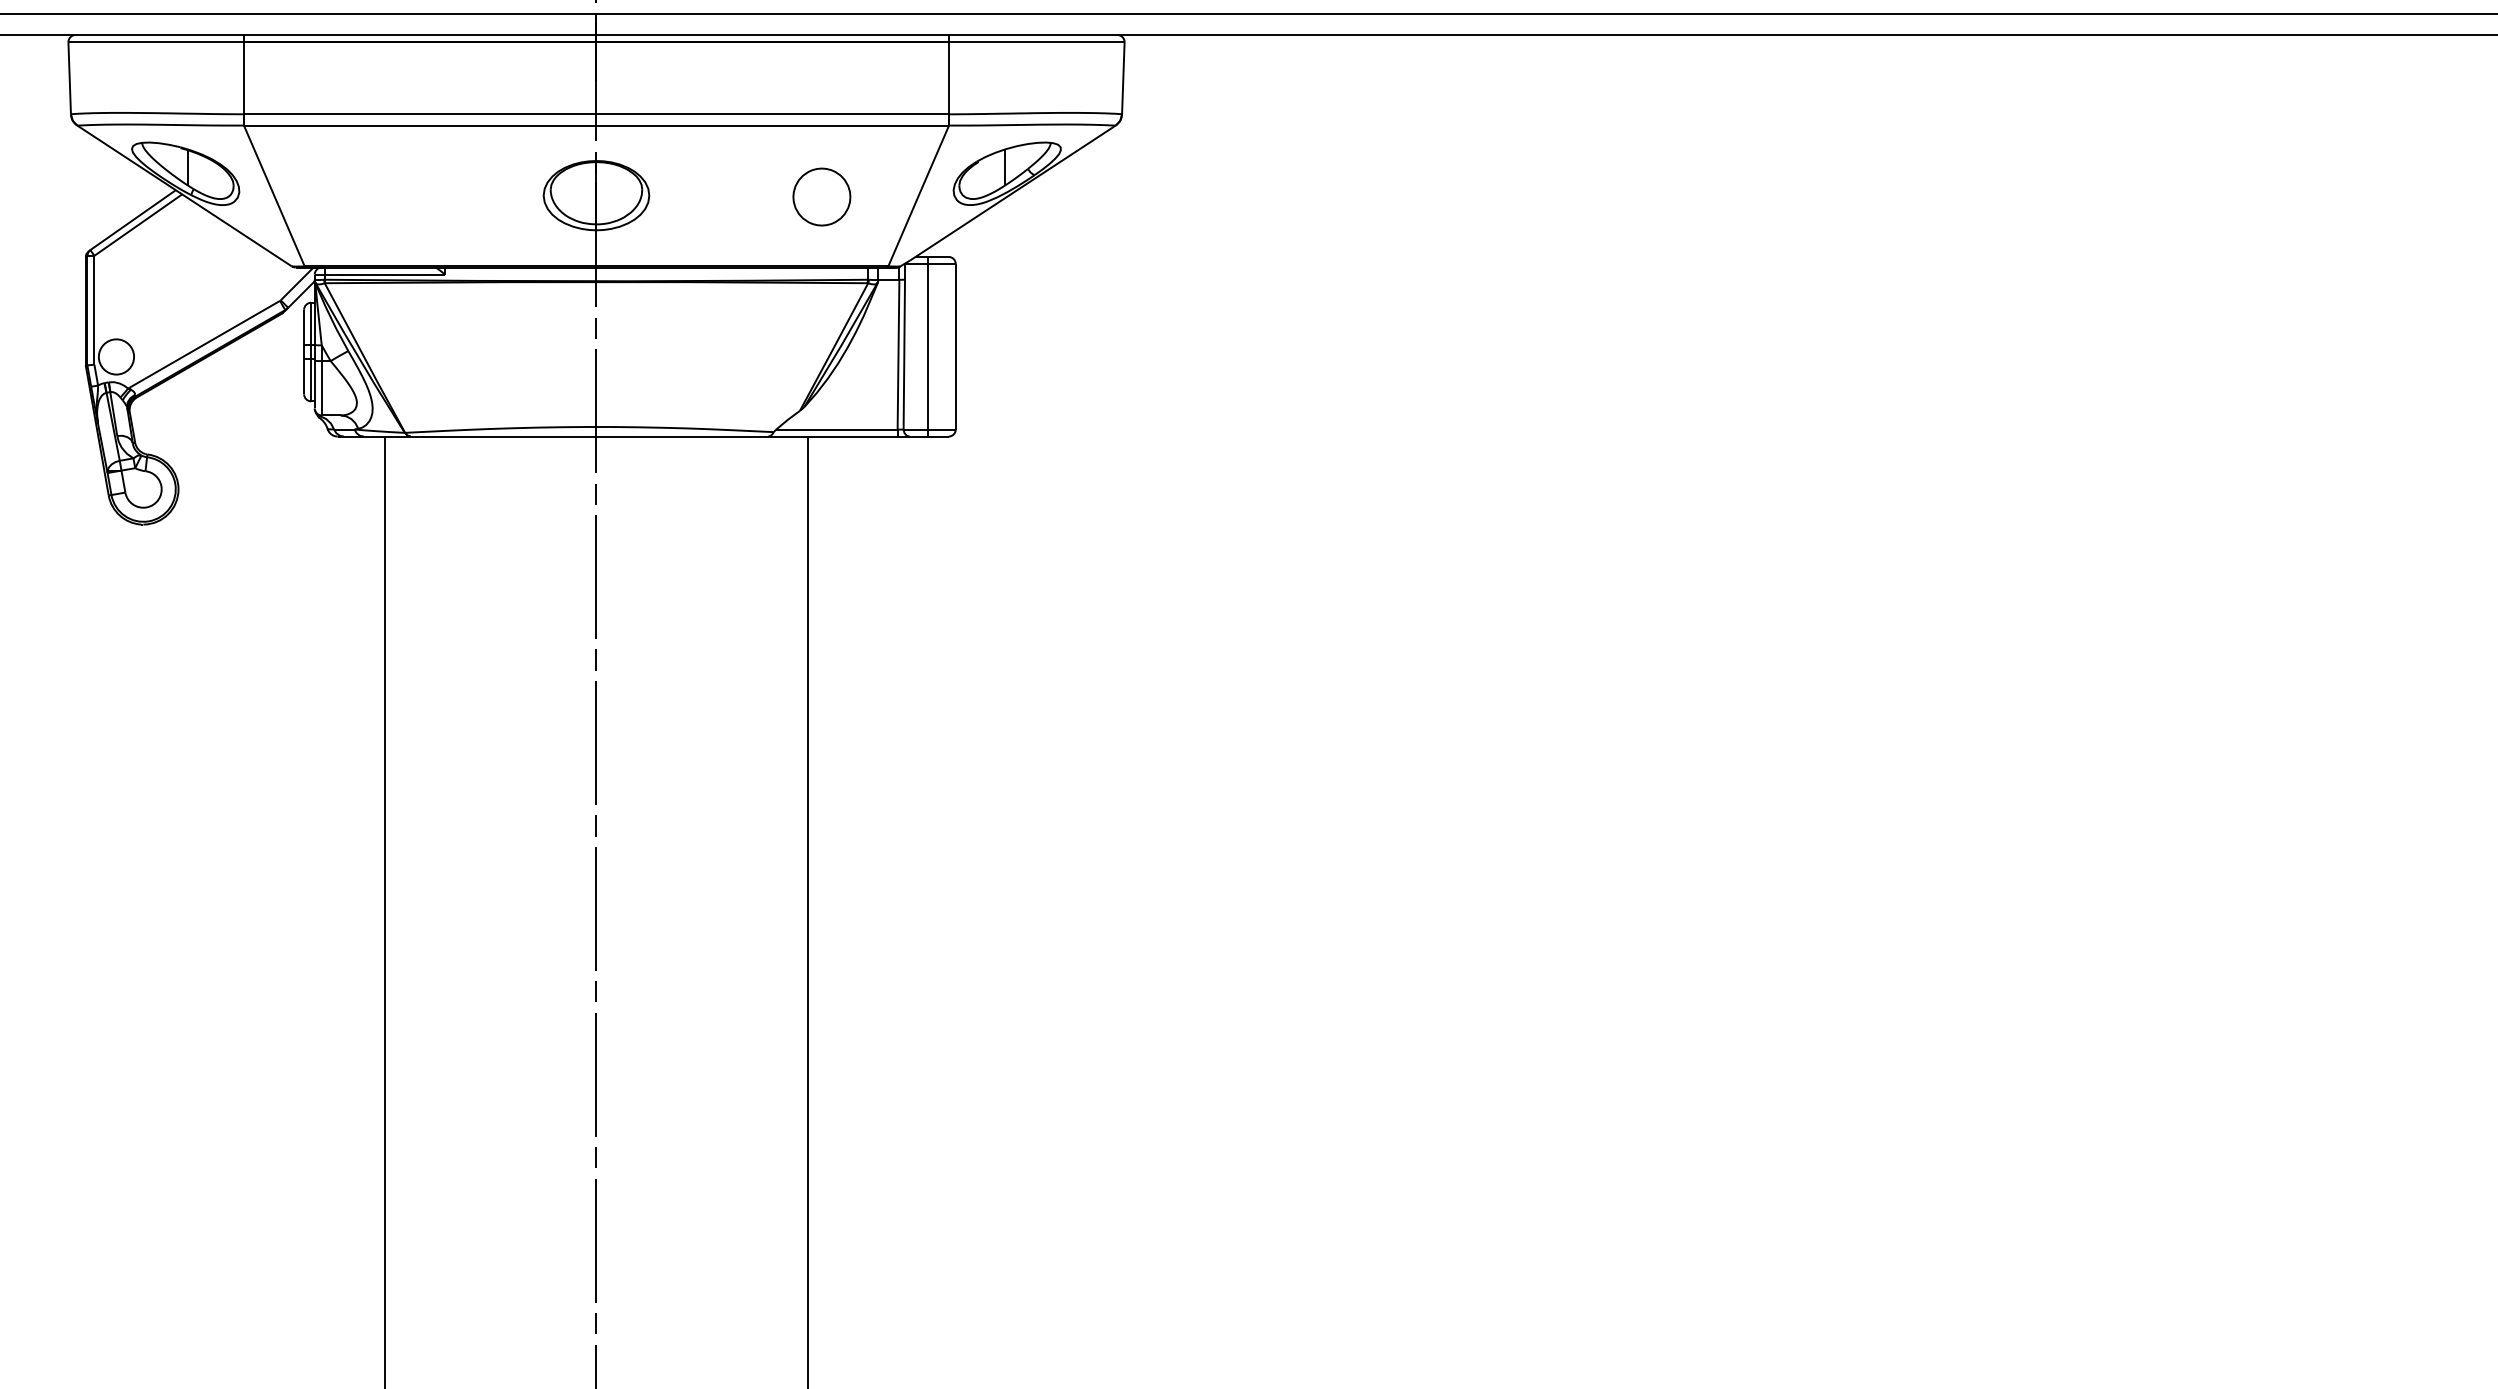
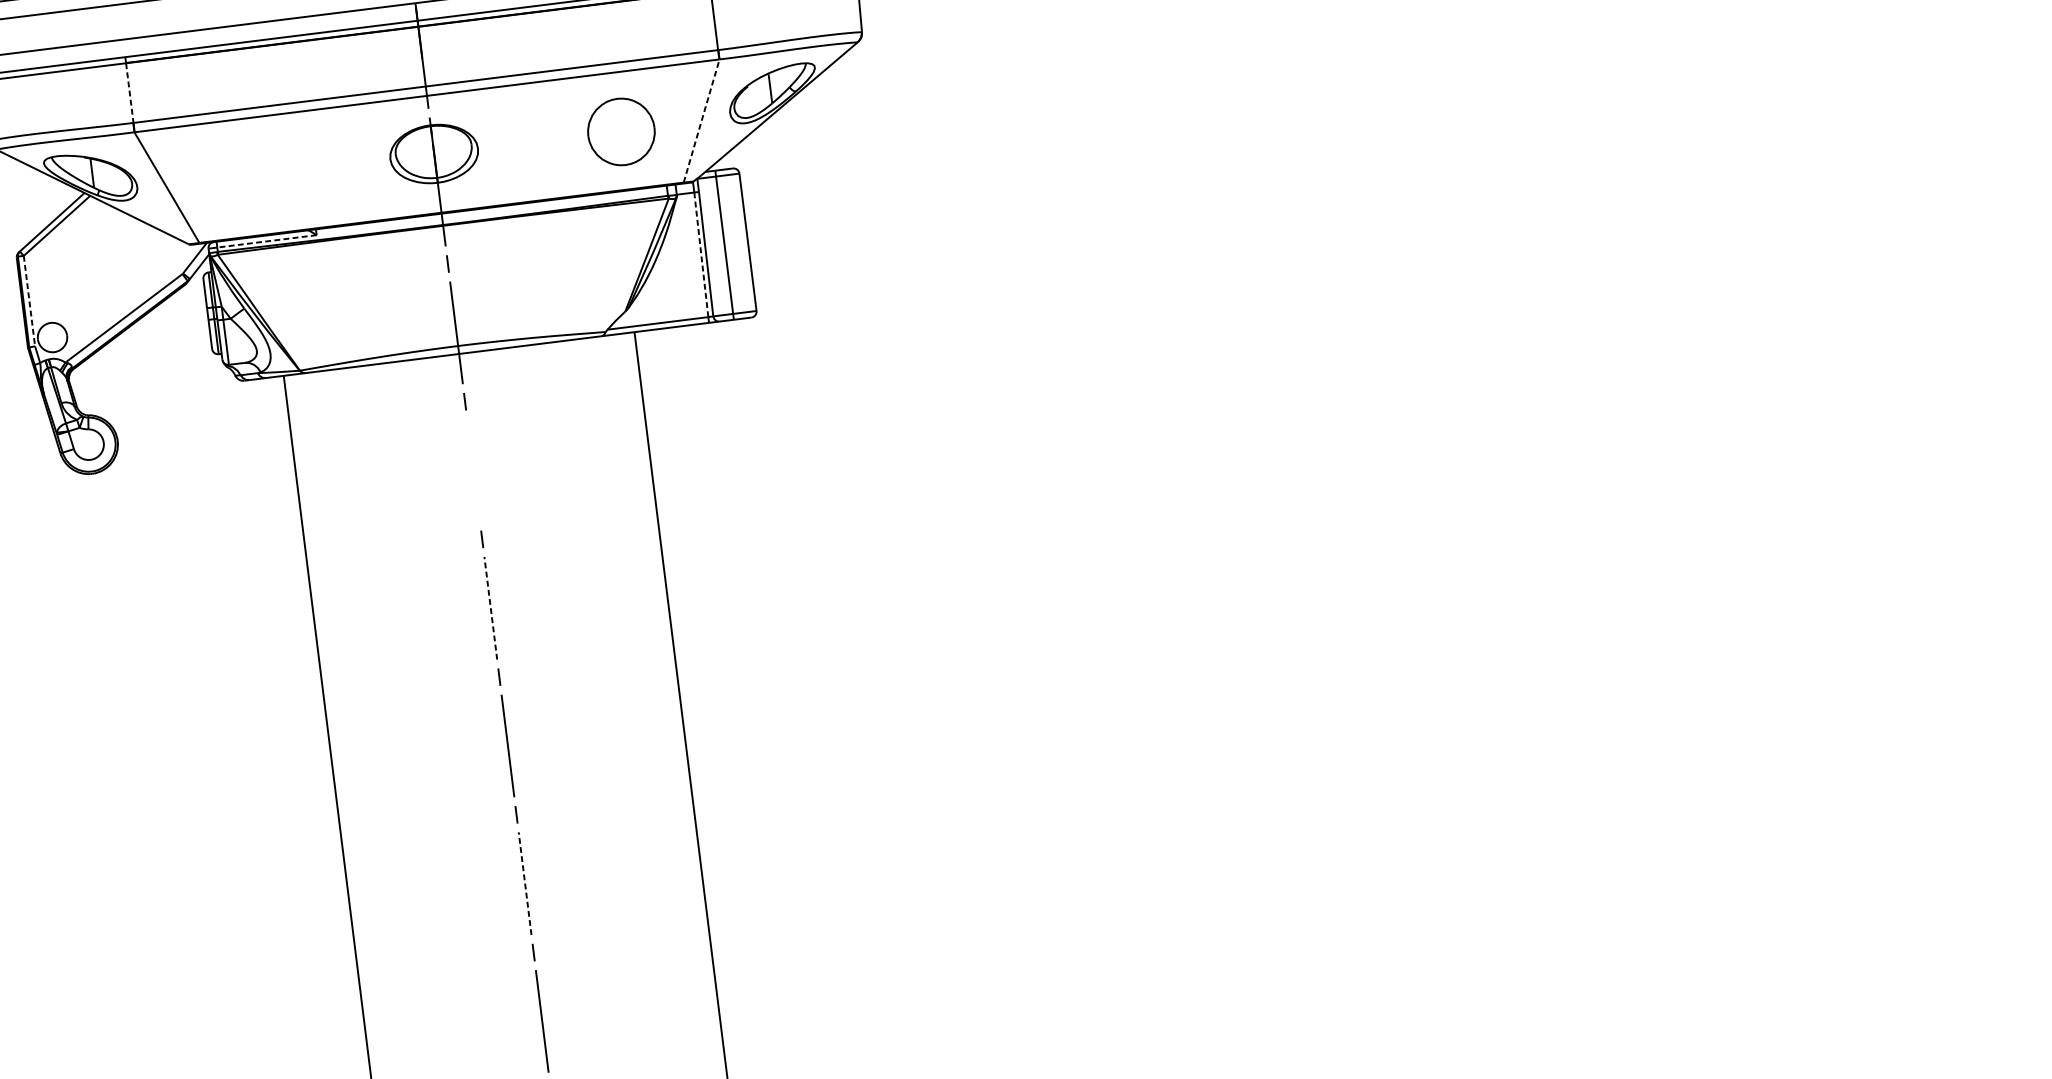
line: (244, 78) -> (130, 93), solid -> dashed
line: (919, 194) -> (702, 119), solid -> dashed
part: (821, 196) -> (621, 131), size x1.4
line: (385, 274) -> (267, 241), solid -> dashed
line: (94, 310) -> (29, 301), solid -> dashed
line: (898, 354) -> (701, 254), solid -> dashed
line: (595, 576) -> (472, 470), removed
line: (596, 743) -> (490, 608), solid -> dashed
line: (596, 1074) -> (525, 883), solid -> dashed

